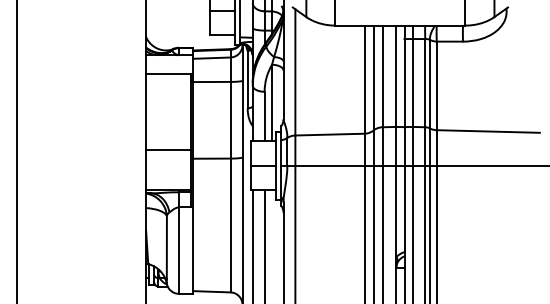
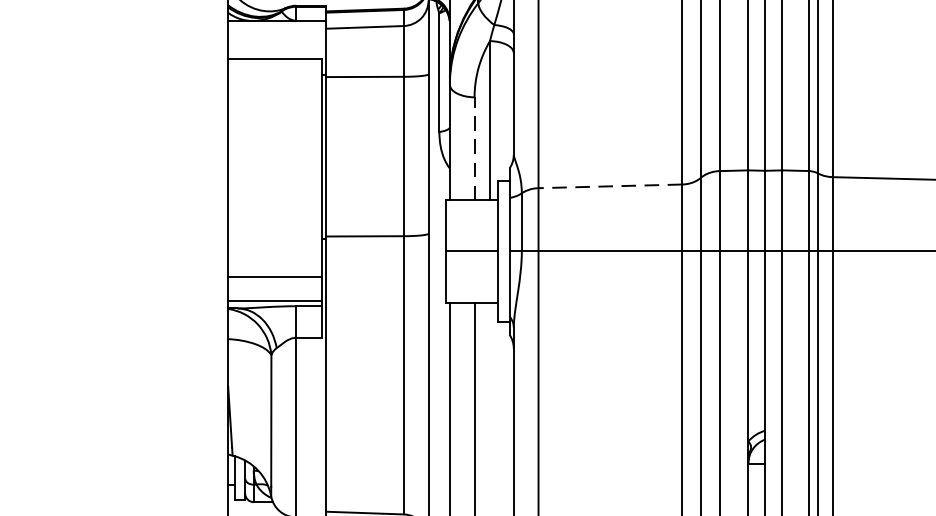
line: (264, 116) -> (474, 148), solid -> dashed
line: (329, 134) -> (609, 186), solid -> dashed
line: (168, 150) -> (274, 277), moved

